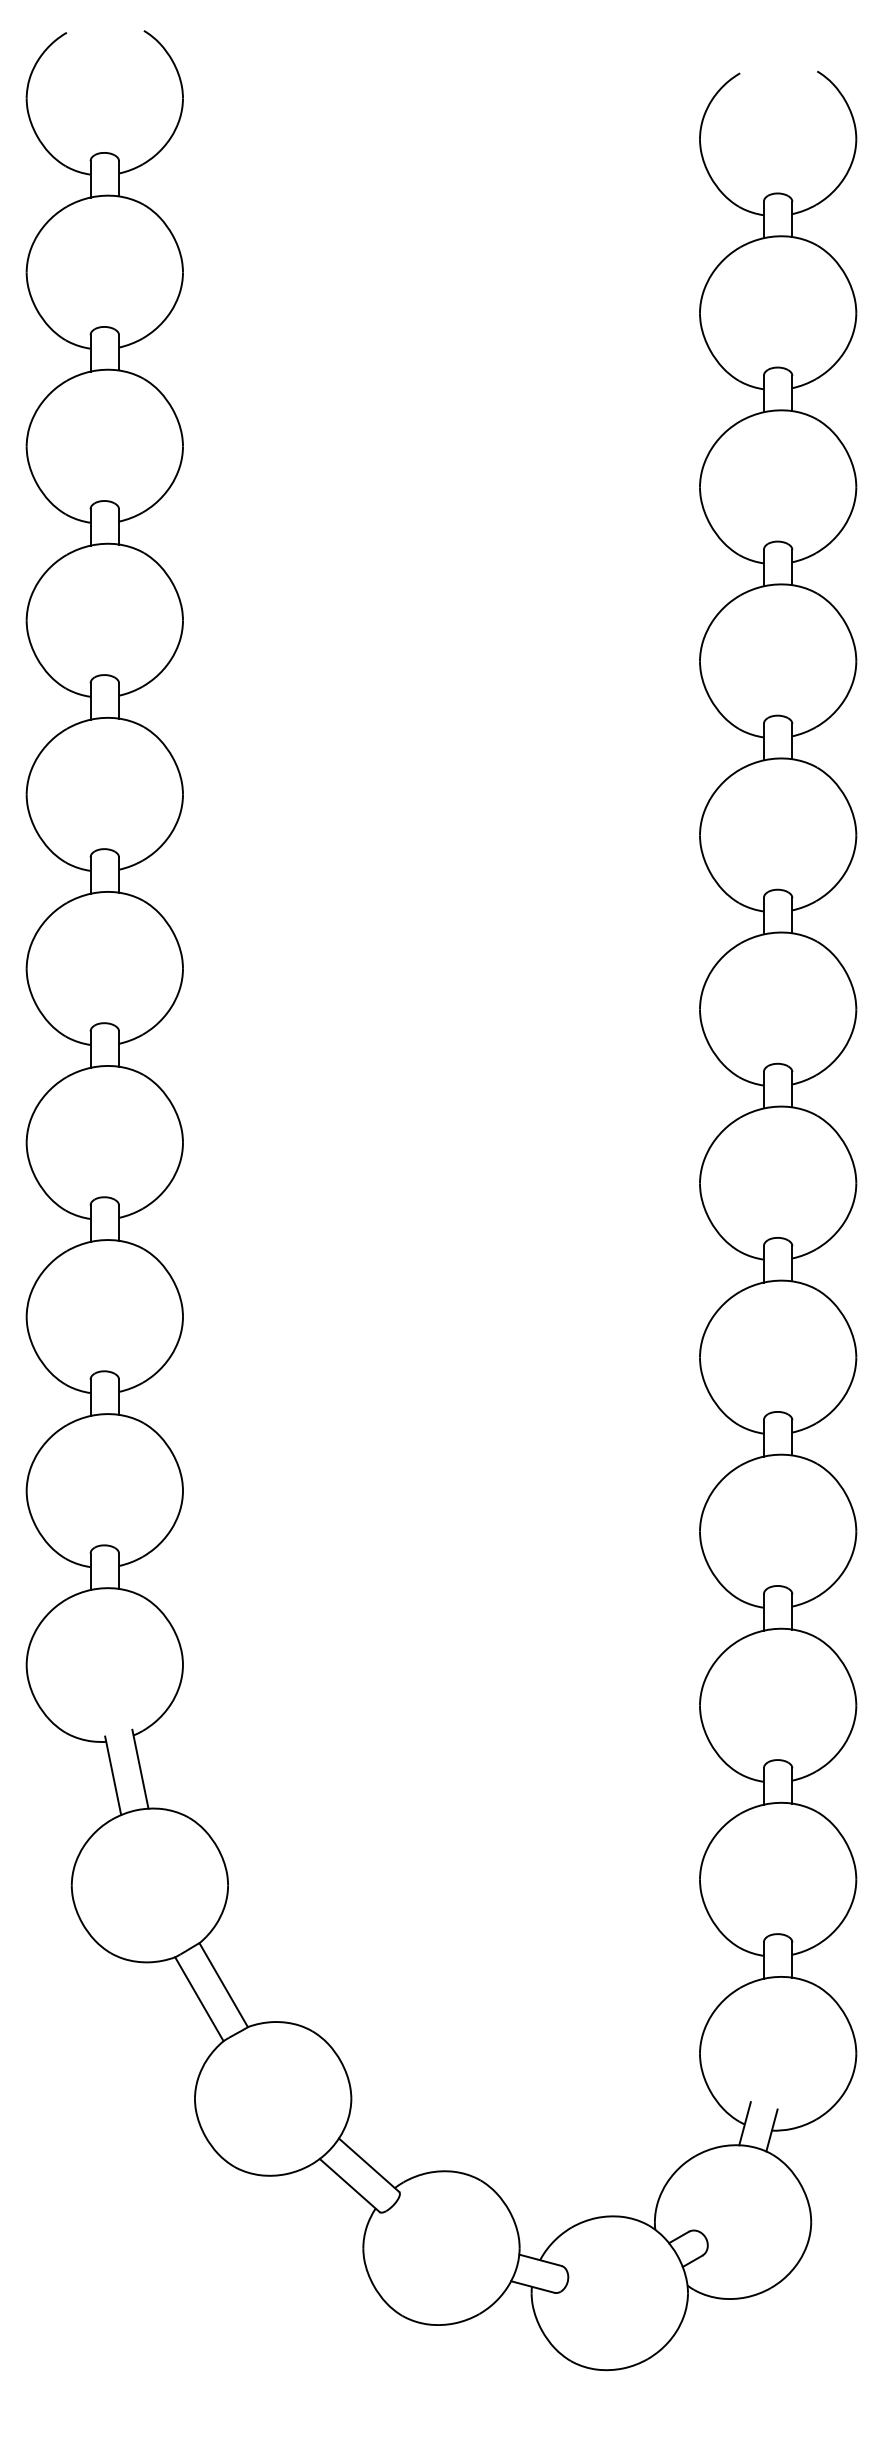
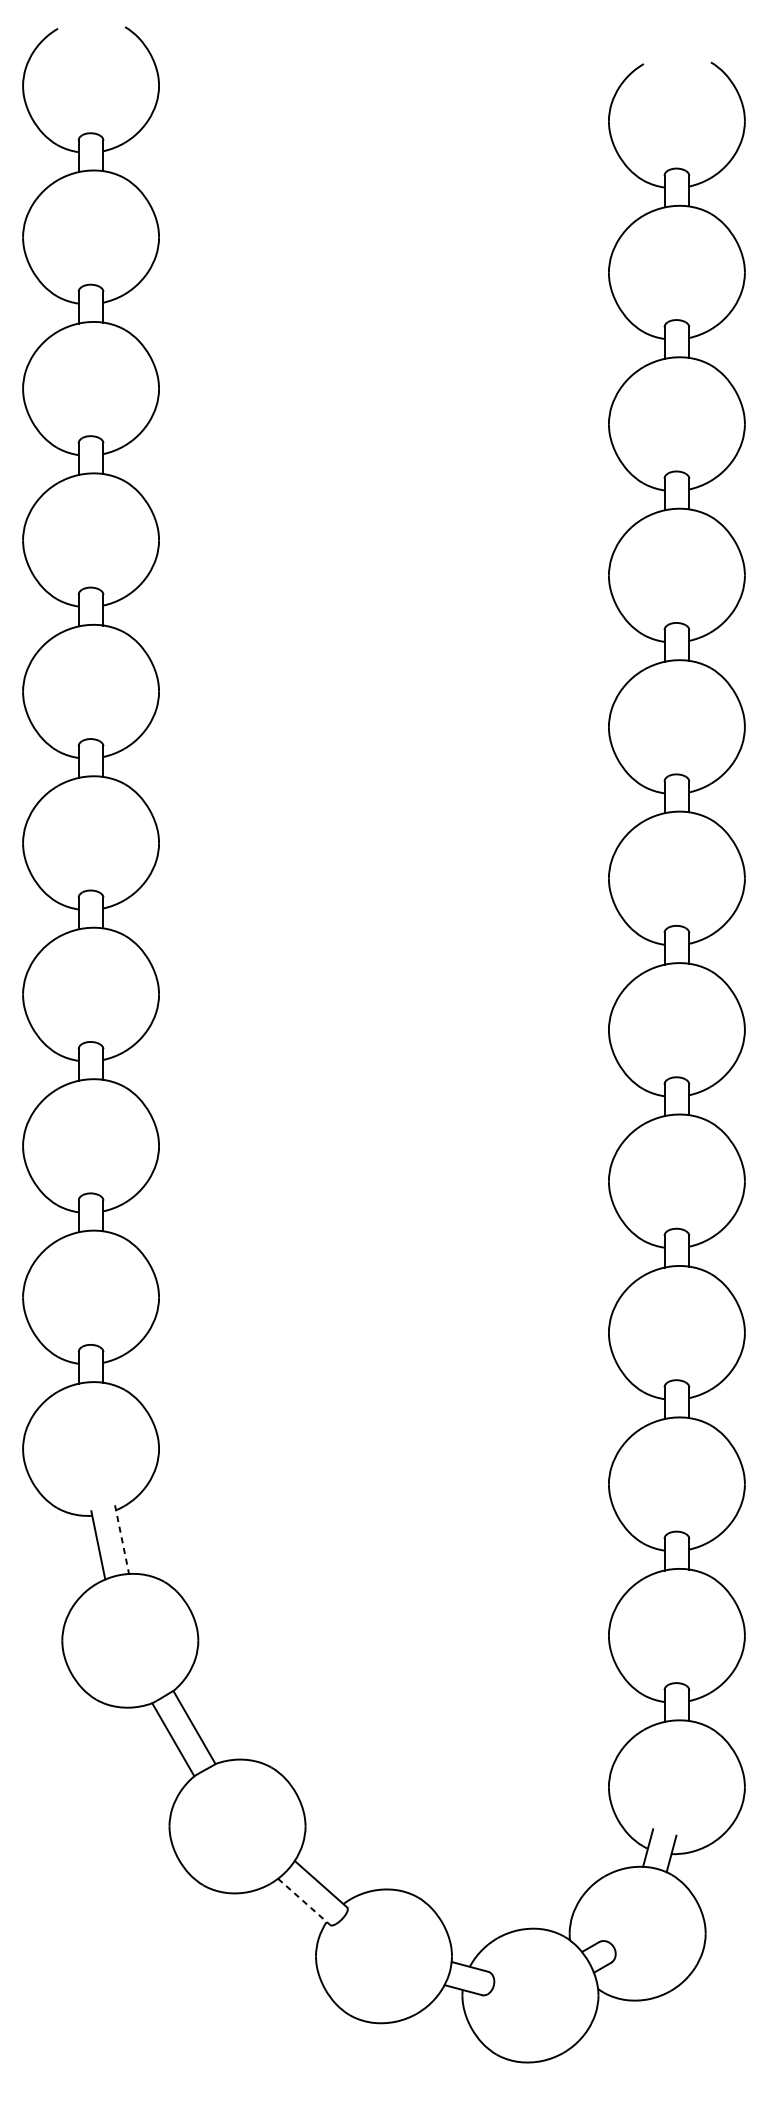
line: (140, 1769) -> (122, 1539), solid -> dashed
line: (350, 2185) -> (304, 1901), solid -> dashed

